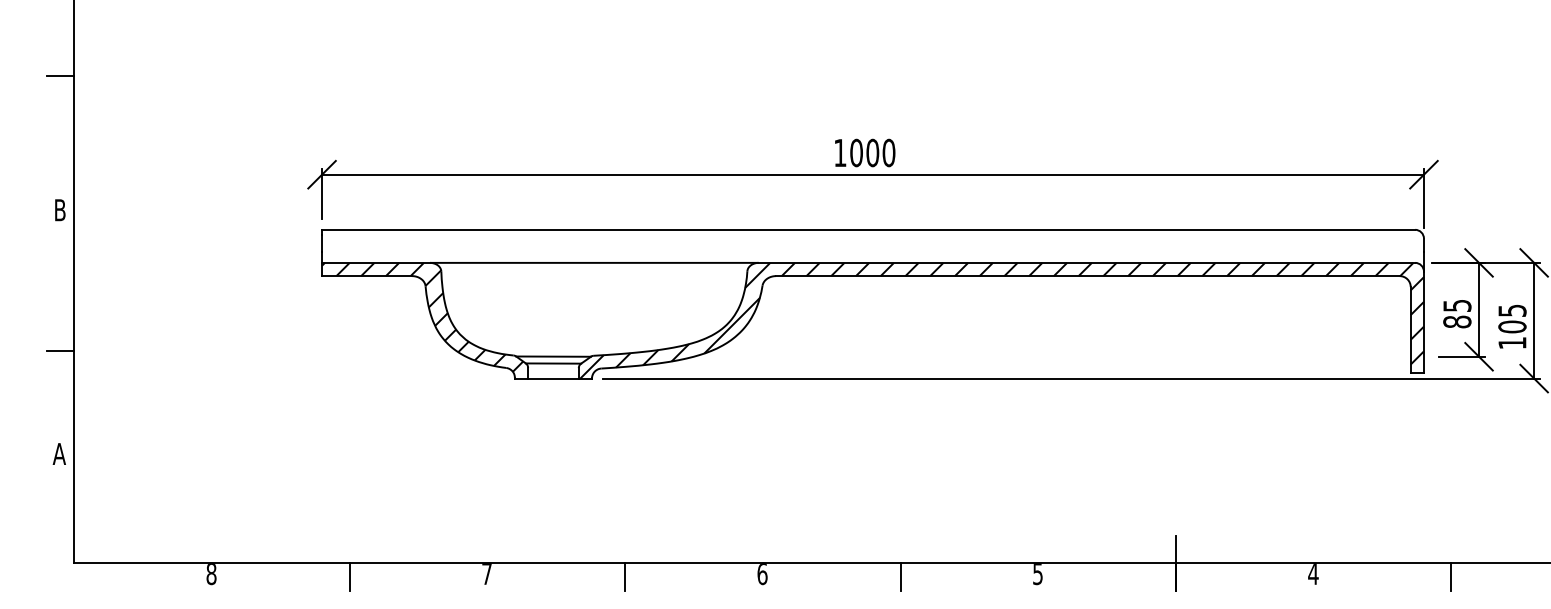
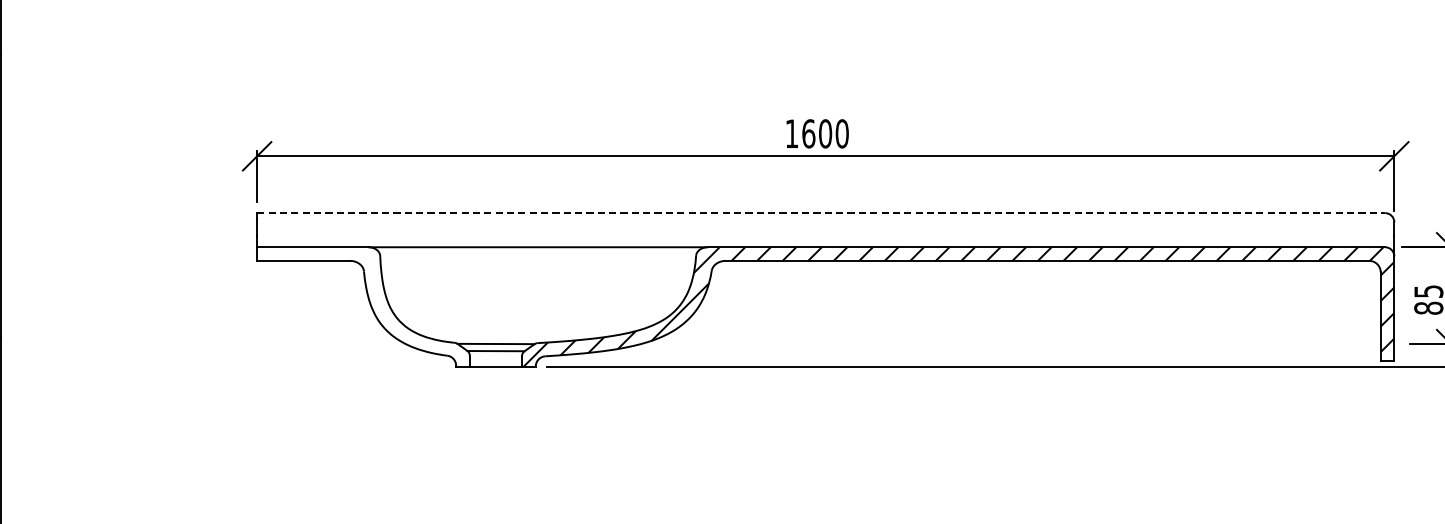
text: (856, 152) -> (808, 133), 1000 -> 1600
line: (868, 229) -> (821, 212), solid -> dashed
hatch: (422, 316) -> (360, 302), removed

